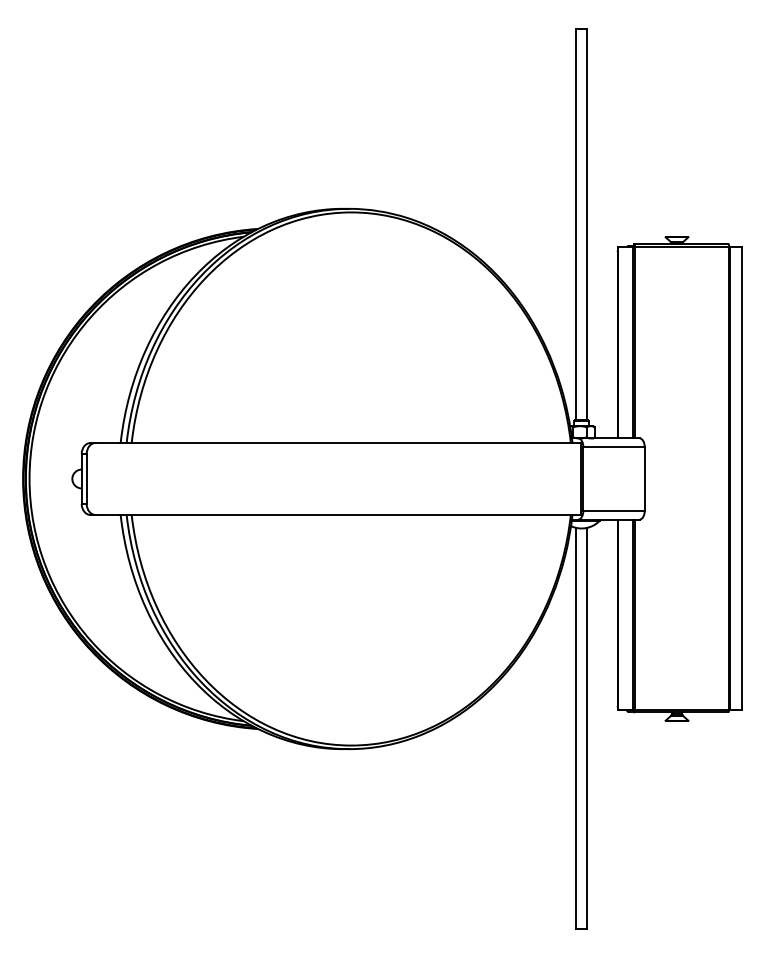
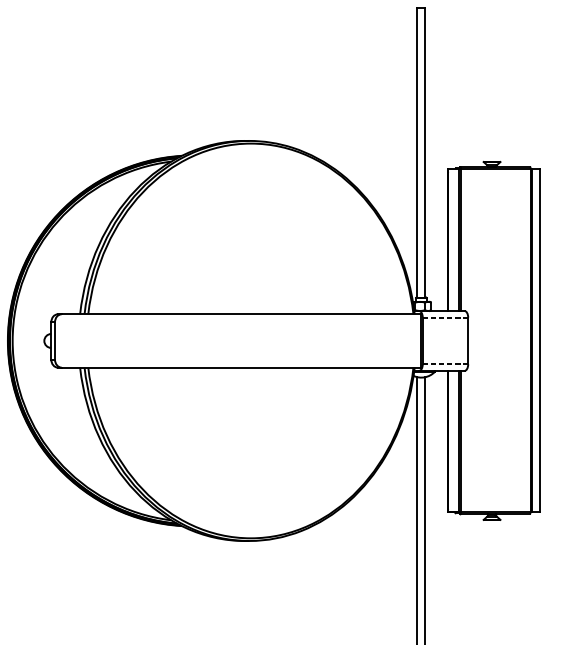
line: (614, 447) -> (445, 317), solid -> dashed
line: (614, 510) -> (445, 364), solid -> dashed

